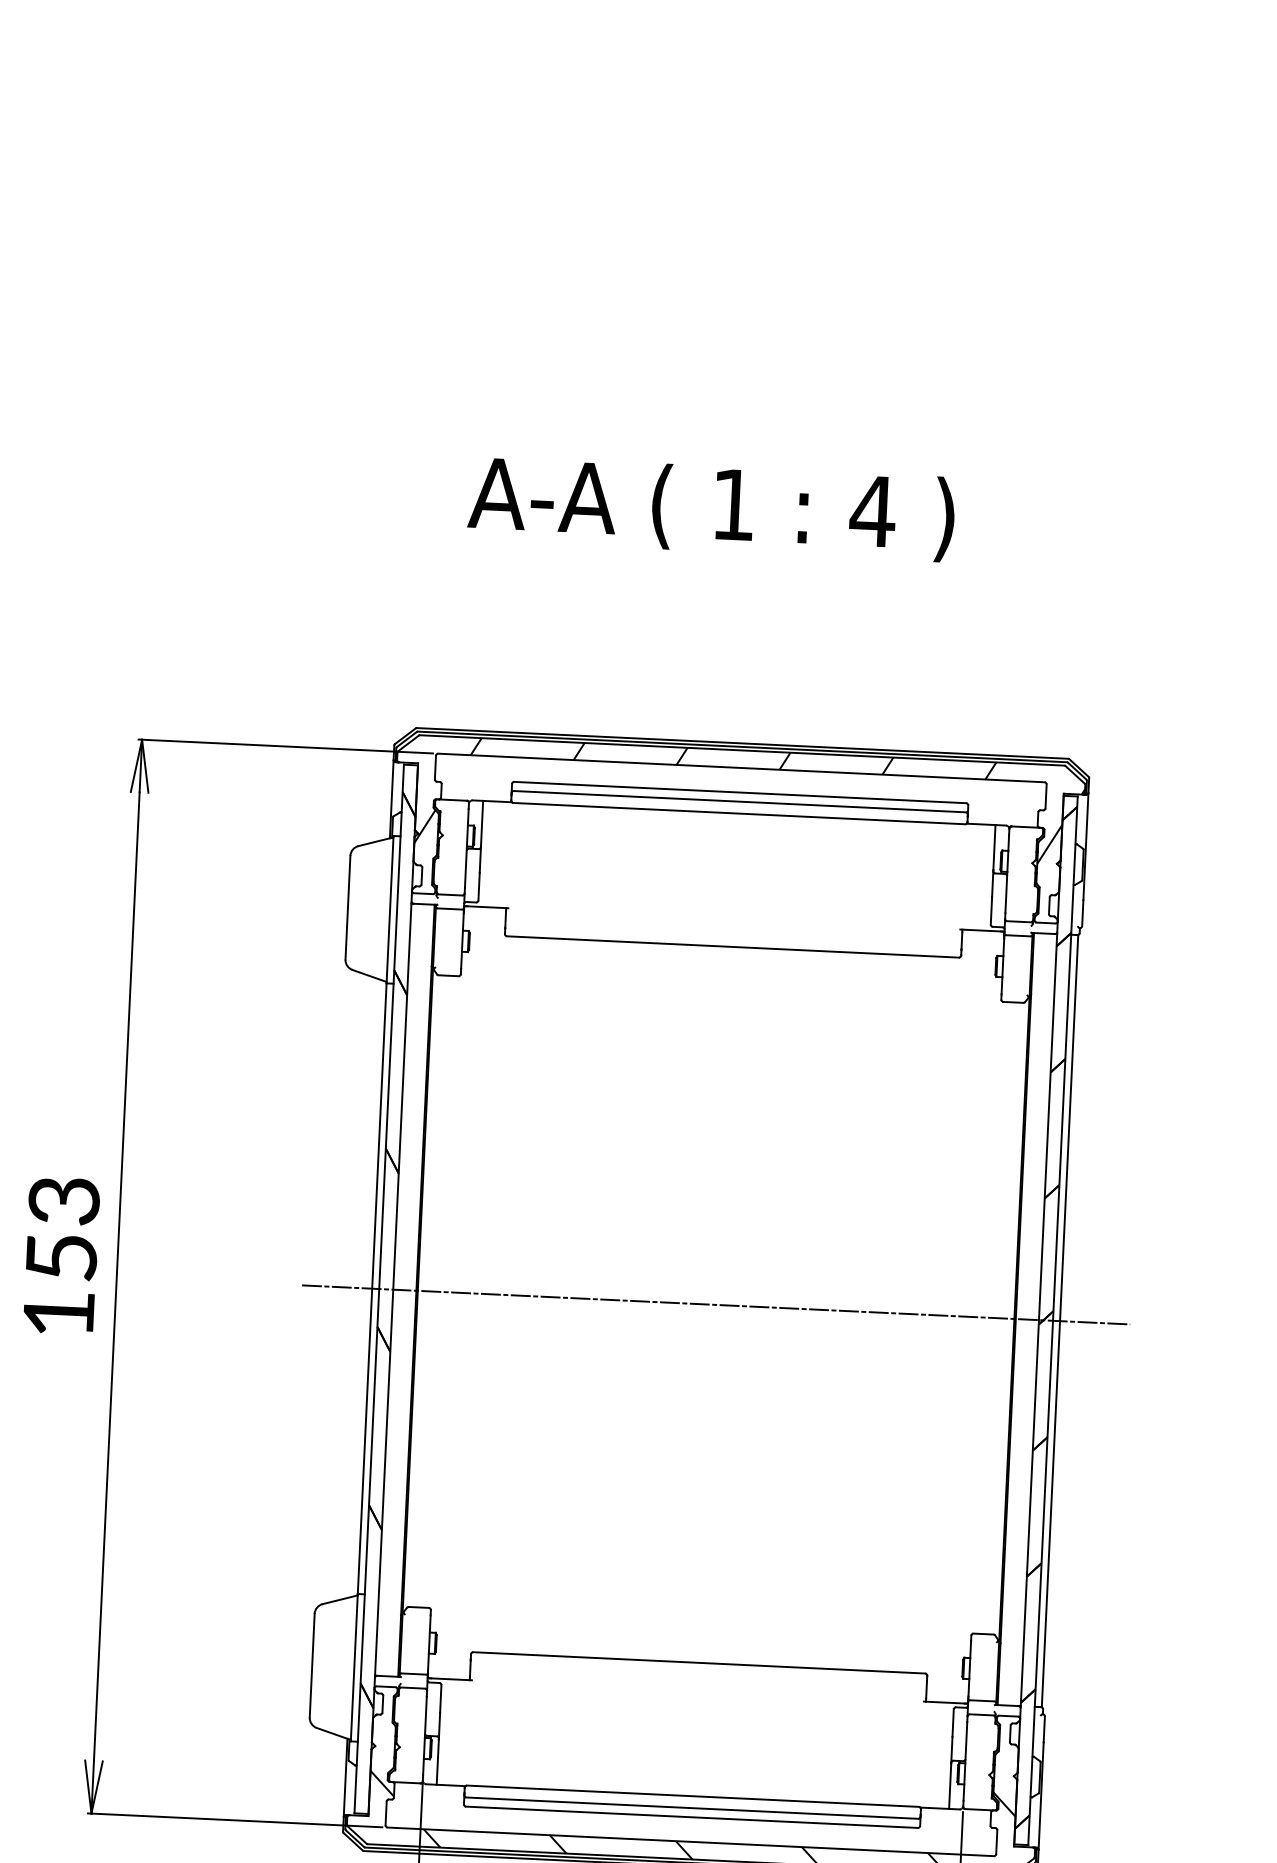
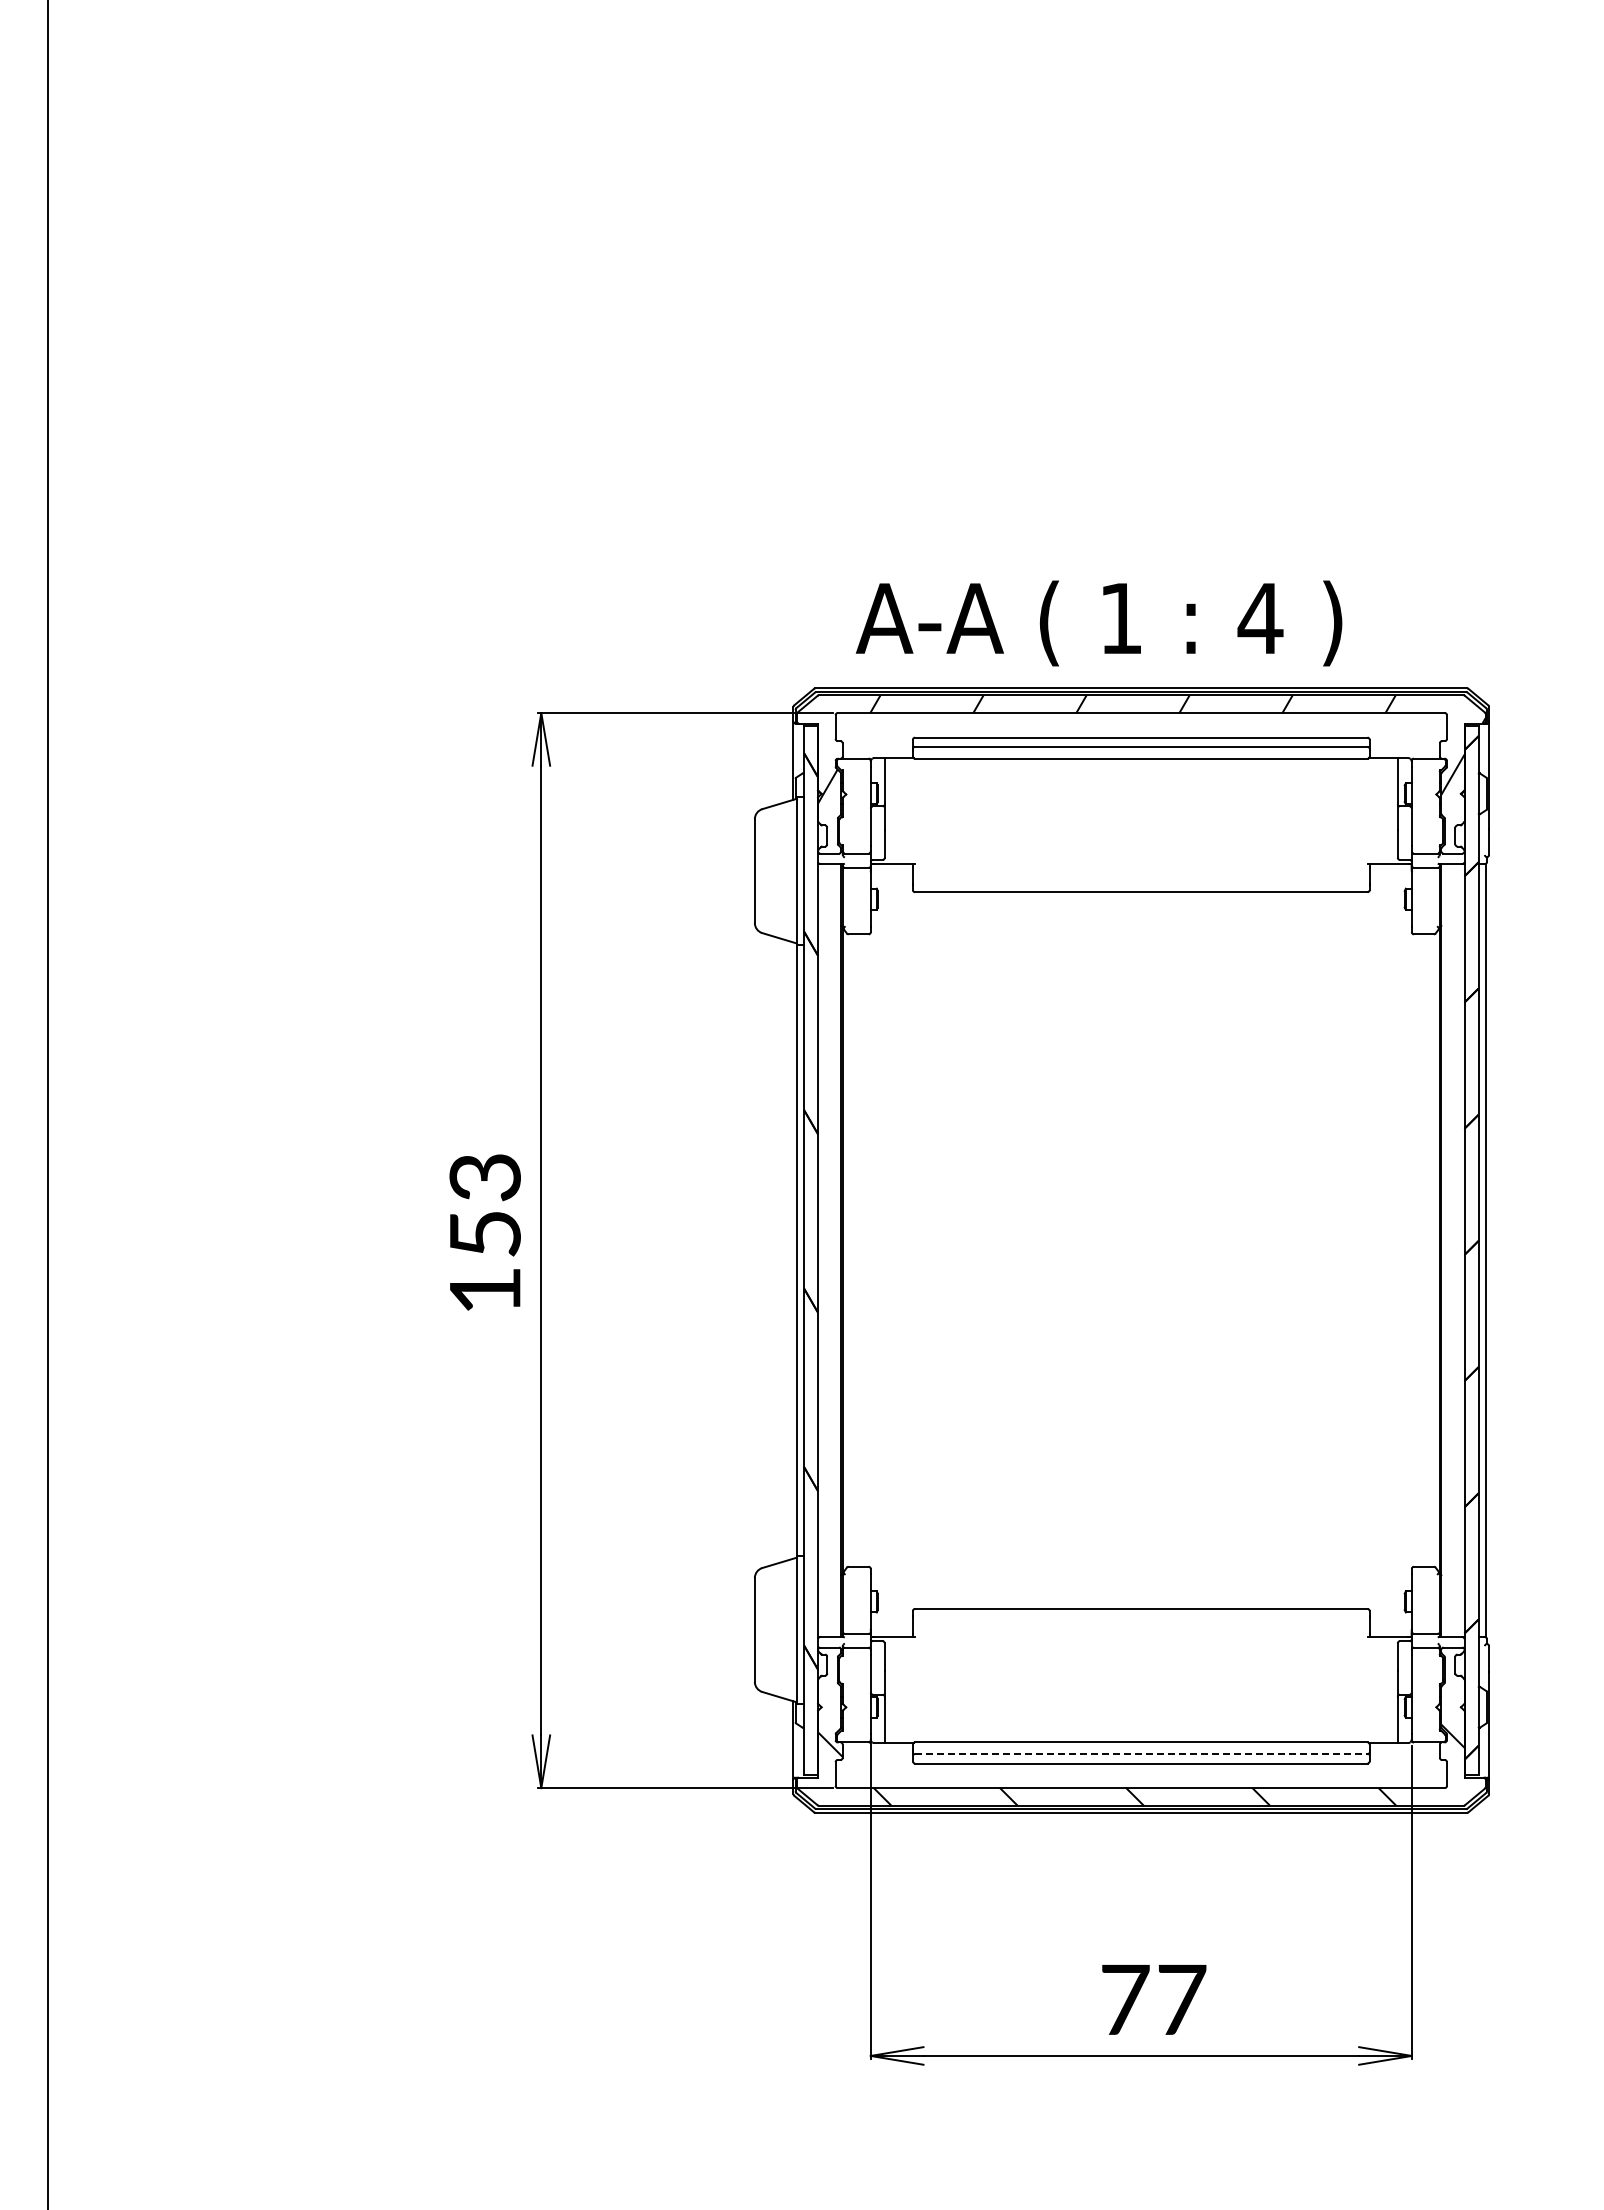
text: (710, 508) -> (1098, 623), moved
line: (715, 1304) -> (1140, 1250), removed
line: (692, 1808) -> (1141, 1754), solid -> dashed

